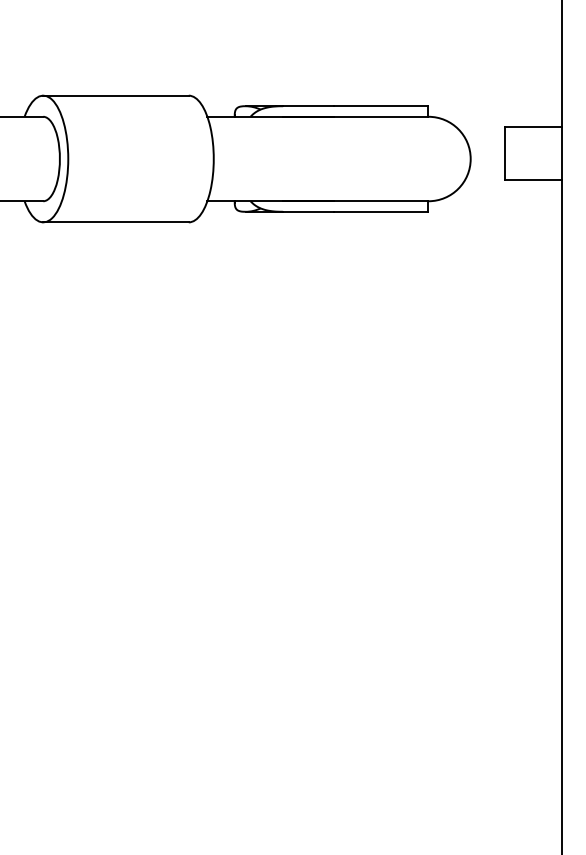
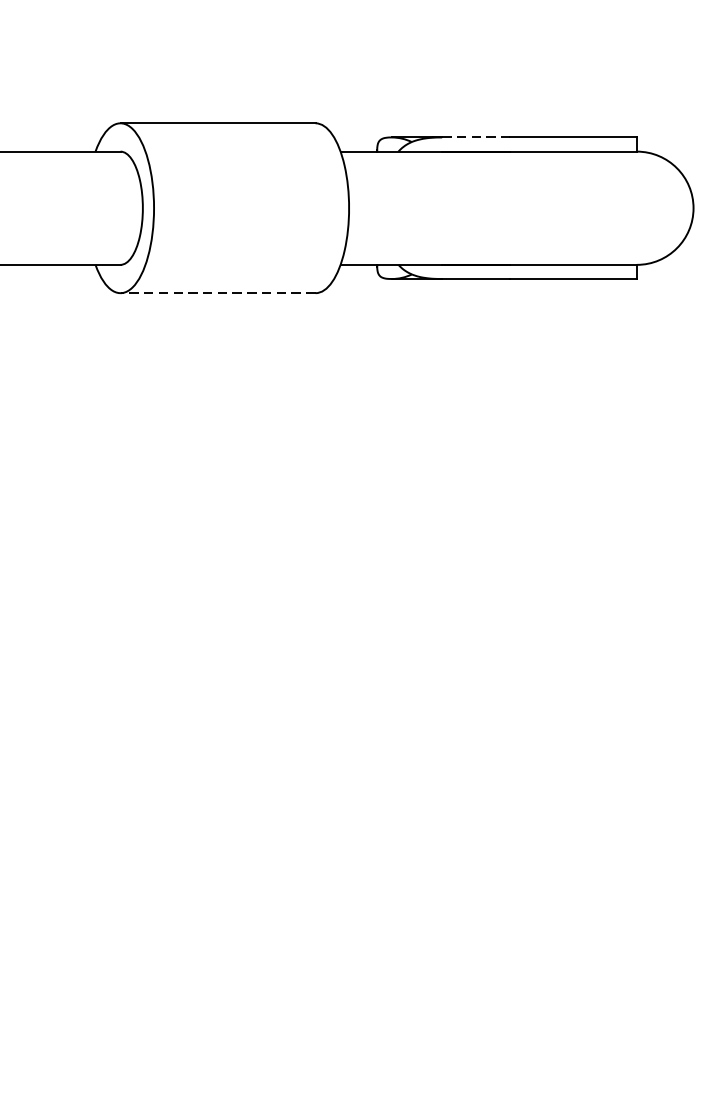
line: (309, 106) -> (477, 137), solid -> dashed
line: (116, 222) -> (218, 293), solid -> dashed

